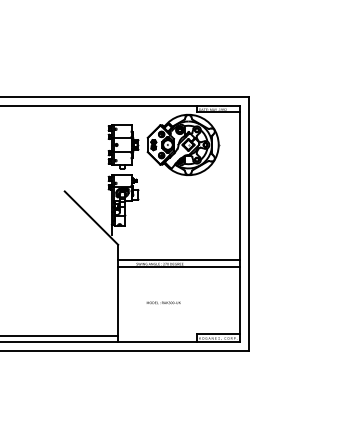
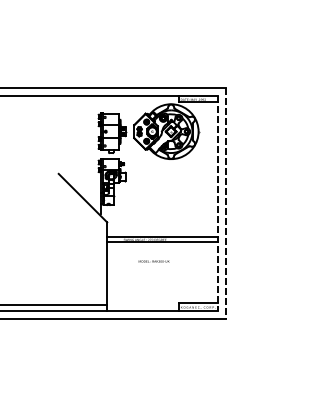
line: (248, 223) -> (225, 203), solid -> dashed
line: (239, 224) -> (217, 203), solid -> dashed
text: (163, 302) -> (153, 261), moved

